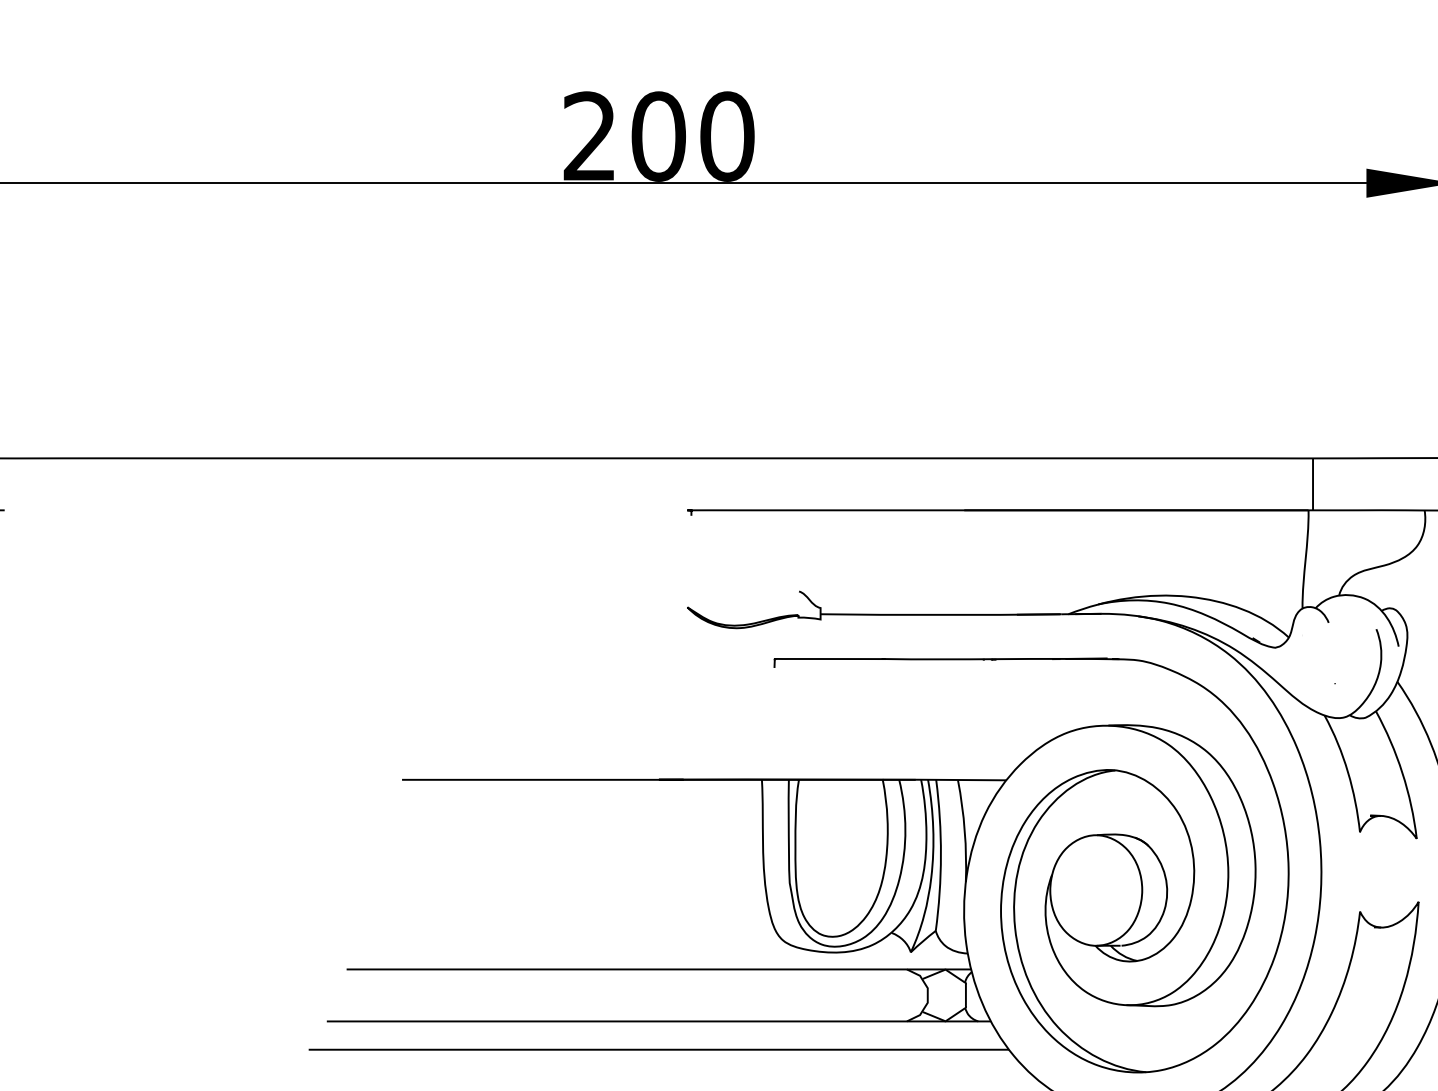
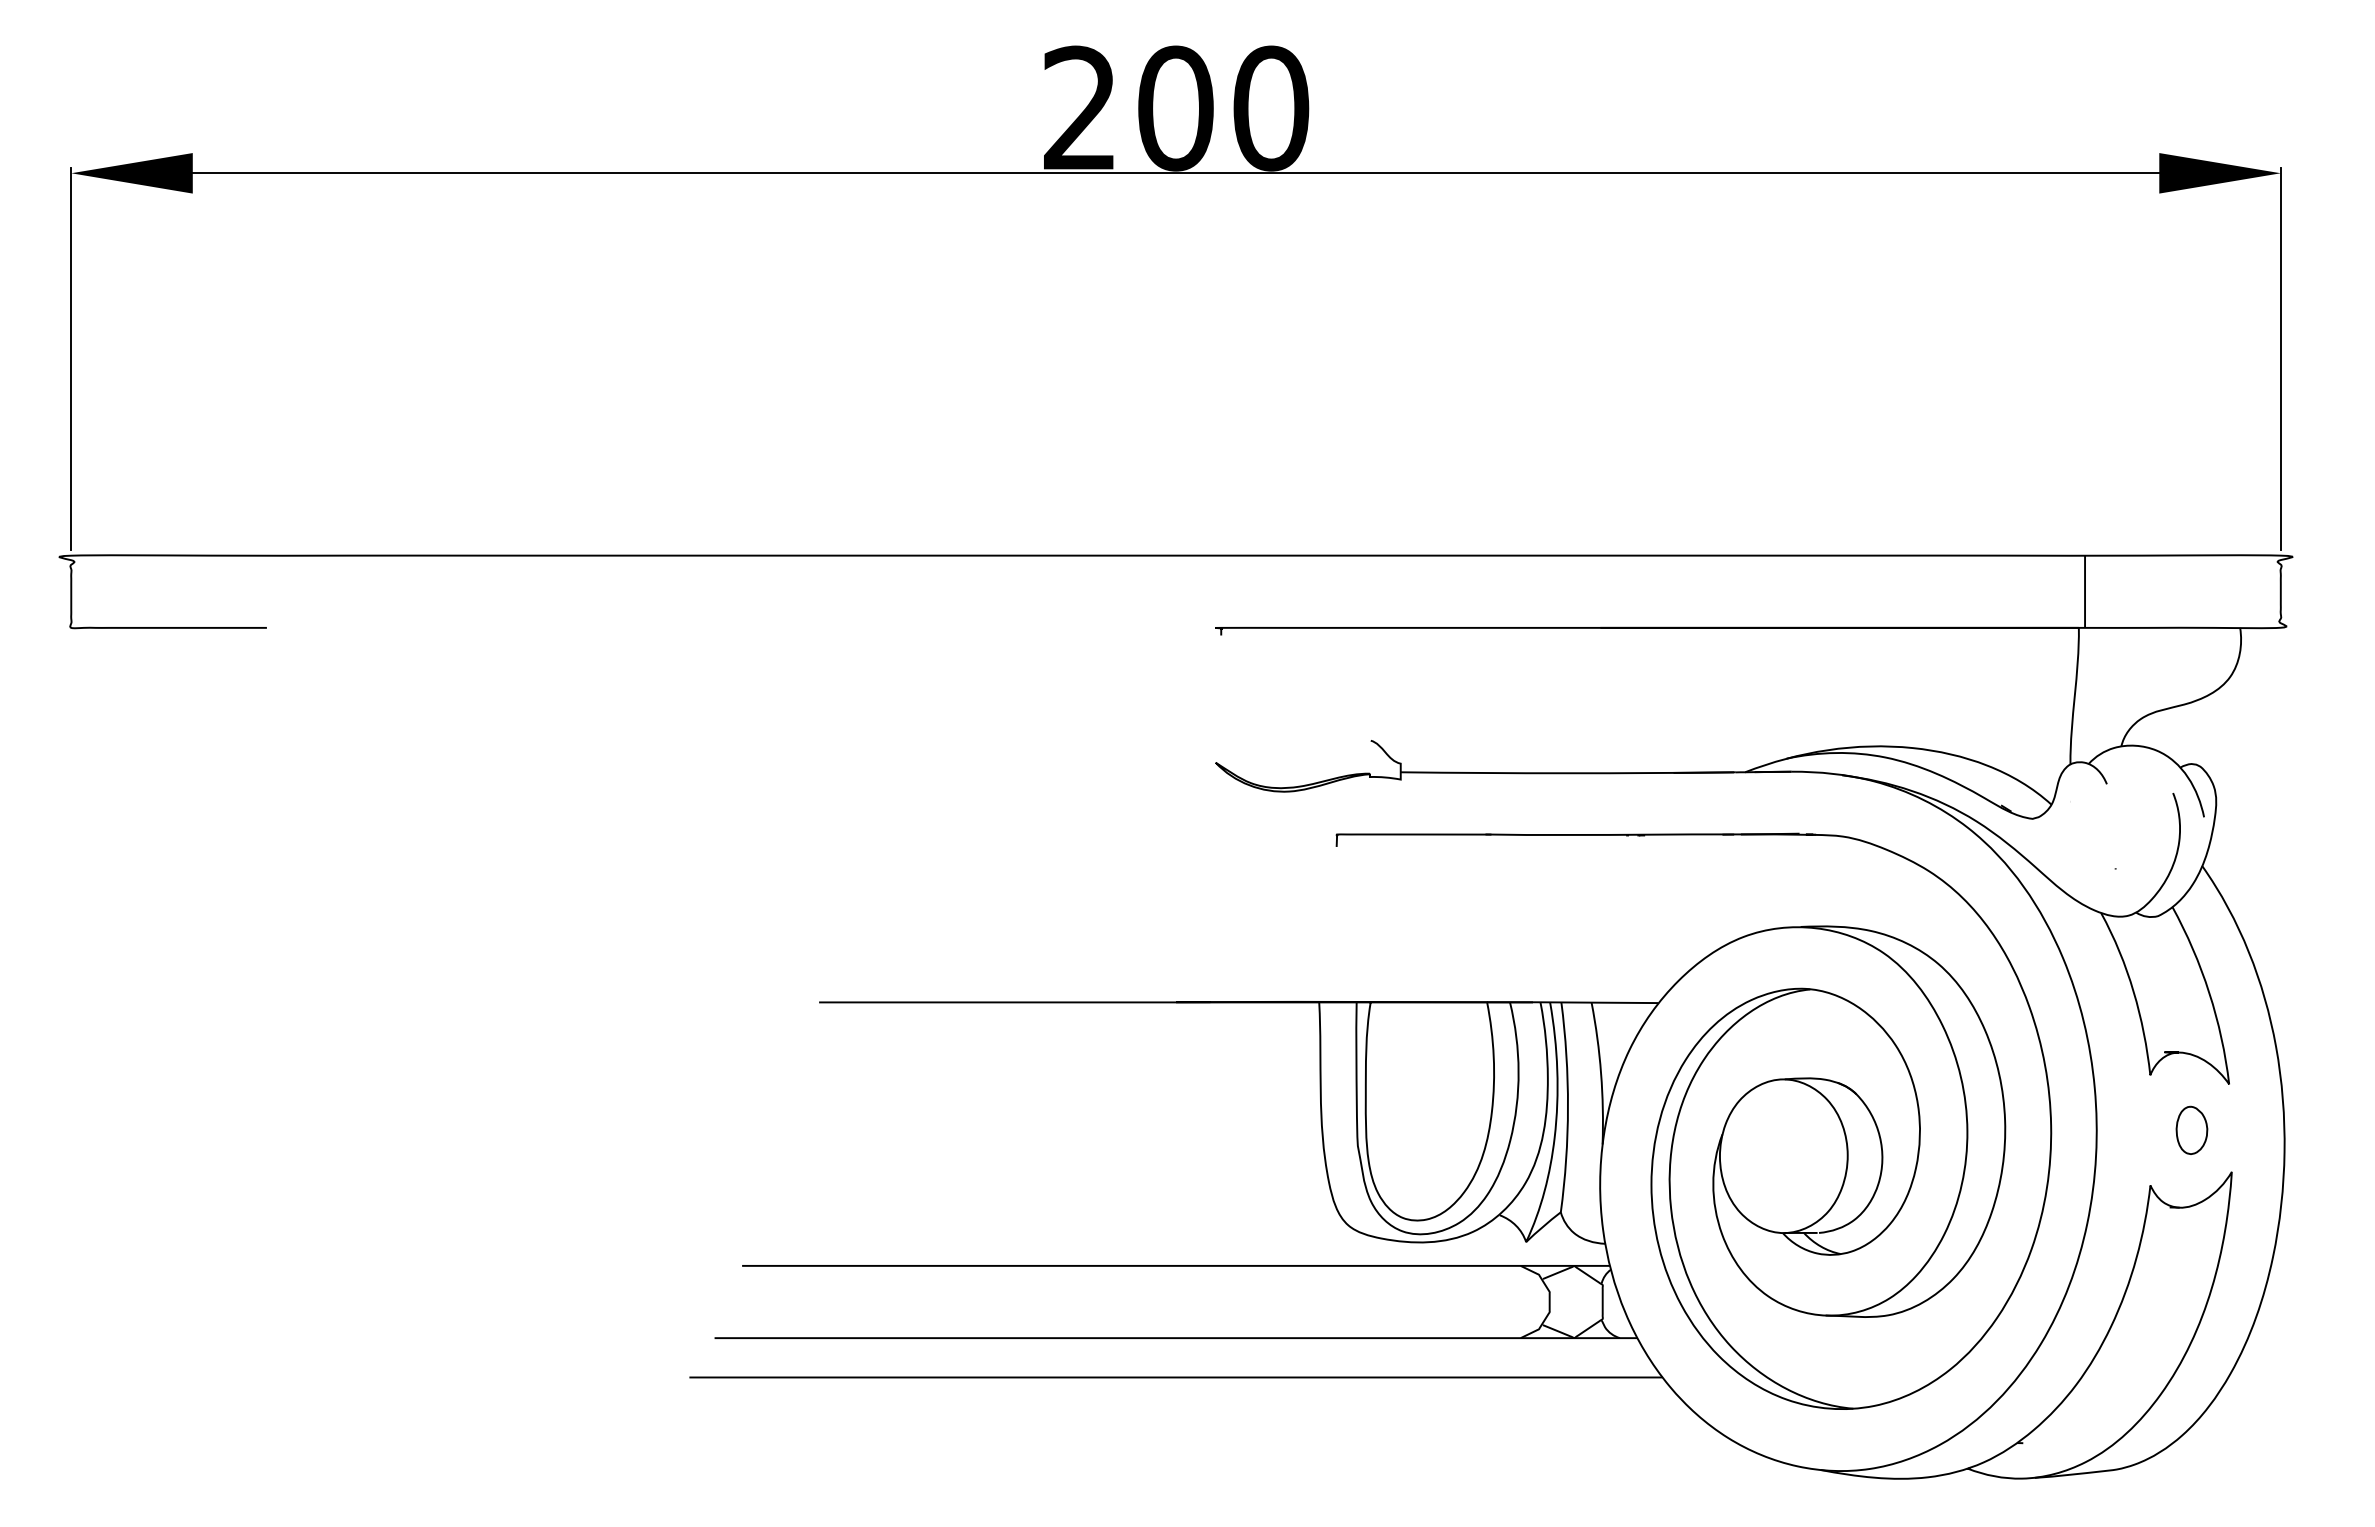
part: (1389, 871) -> (2191, 1129), added

